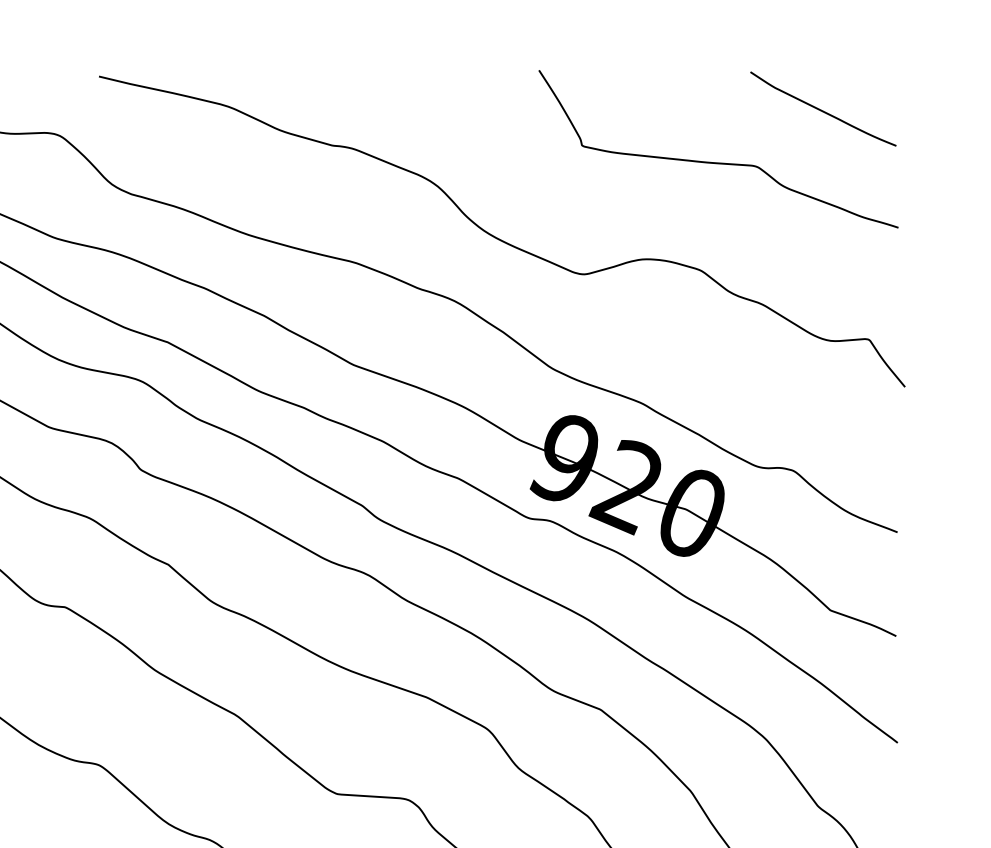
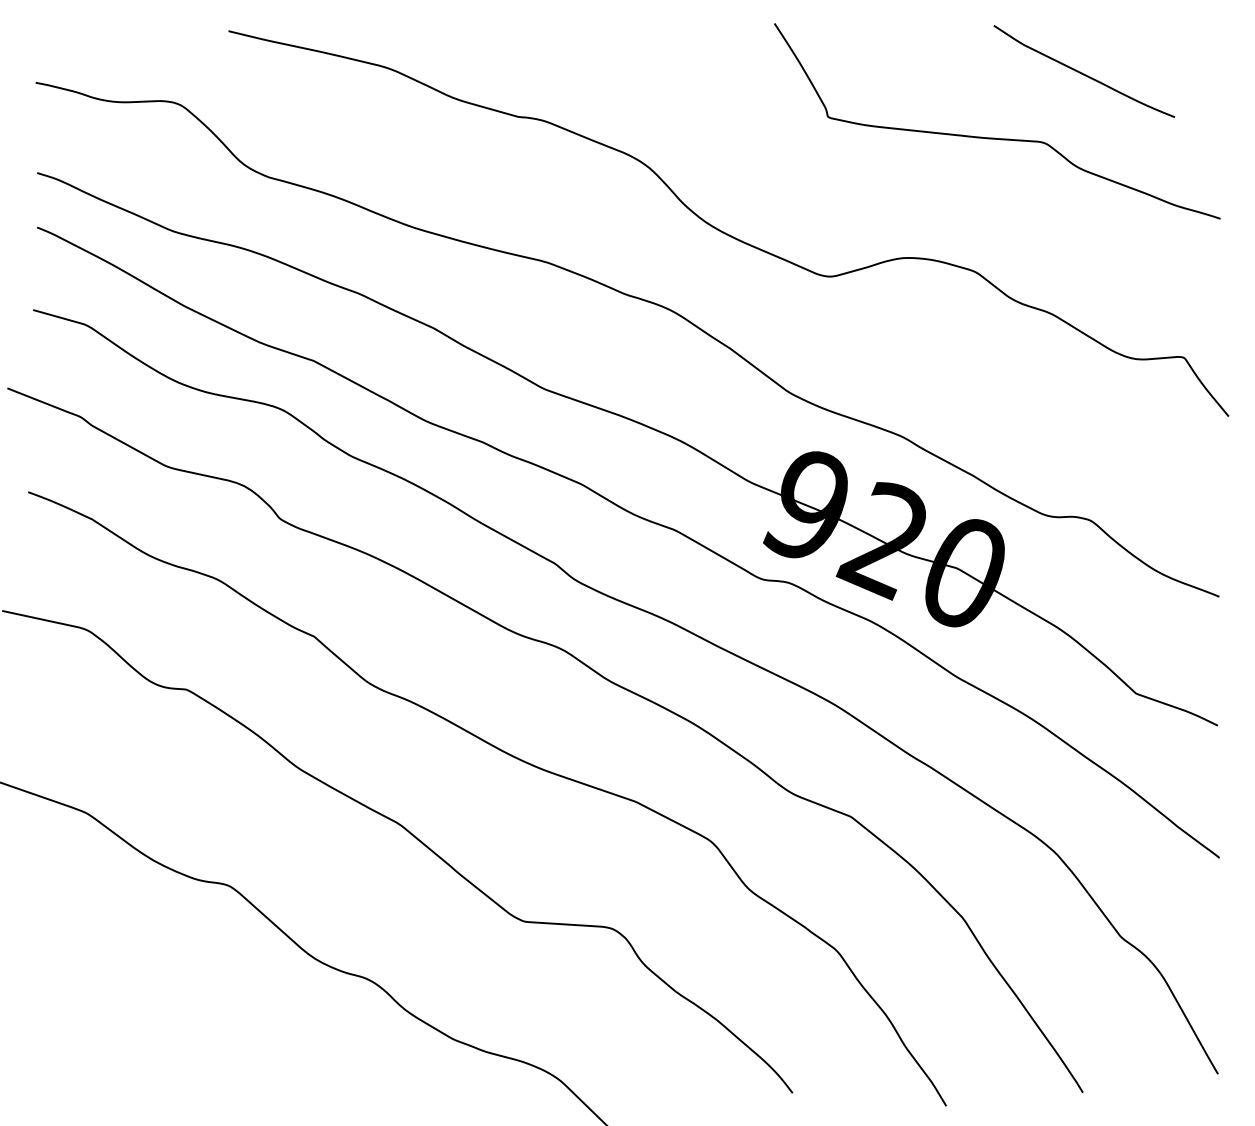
curve: (823, 110) -> (1084, 73), moved

